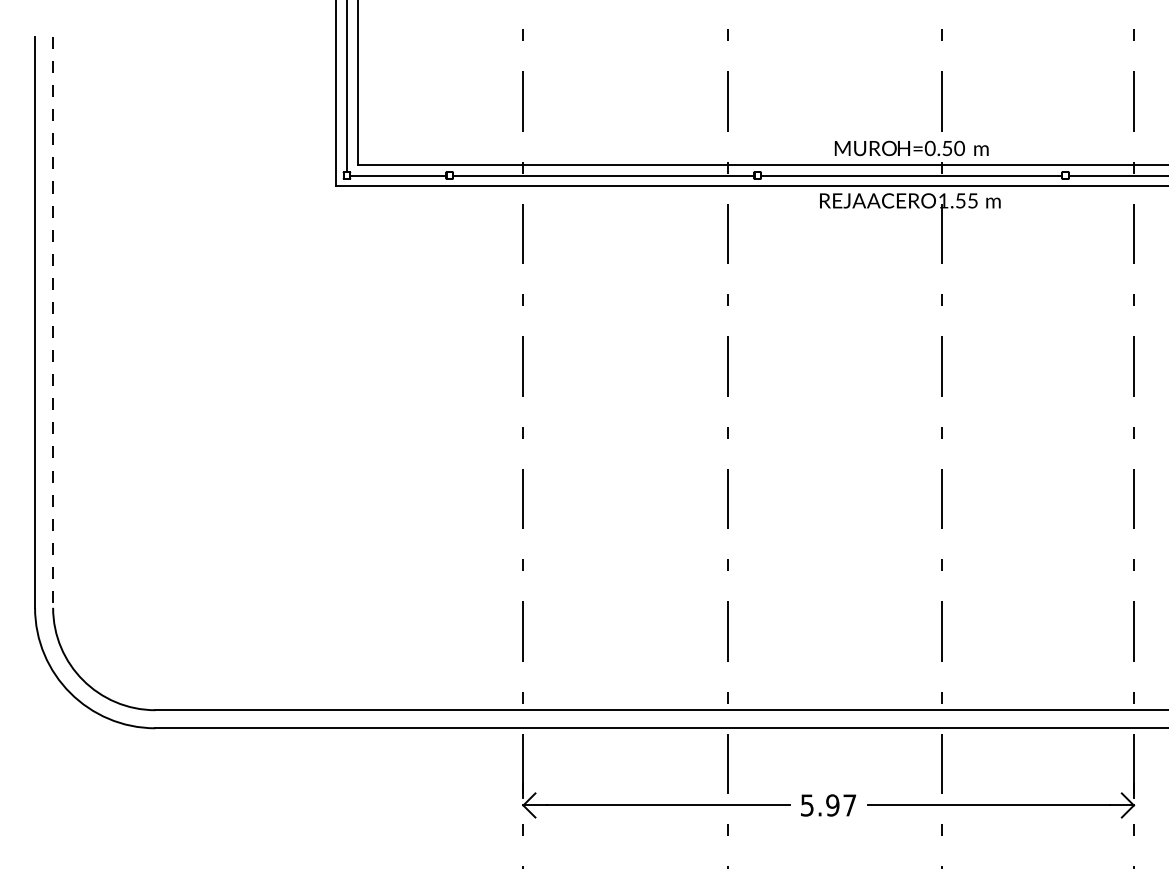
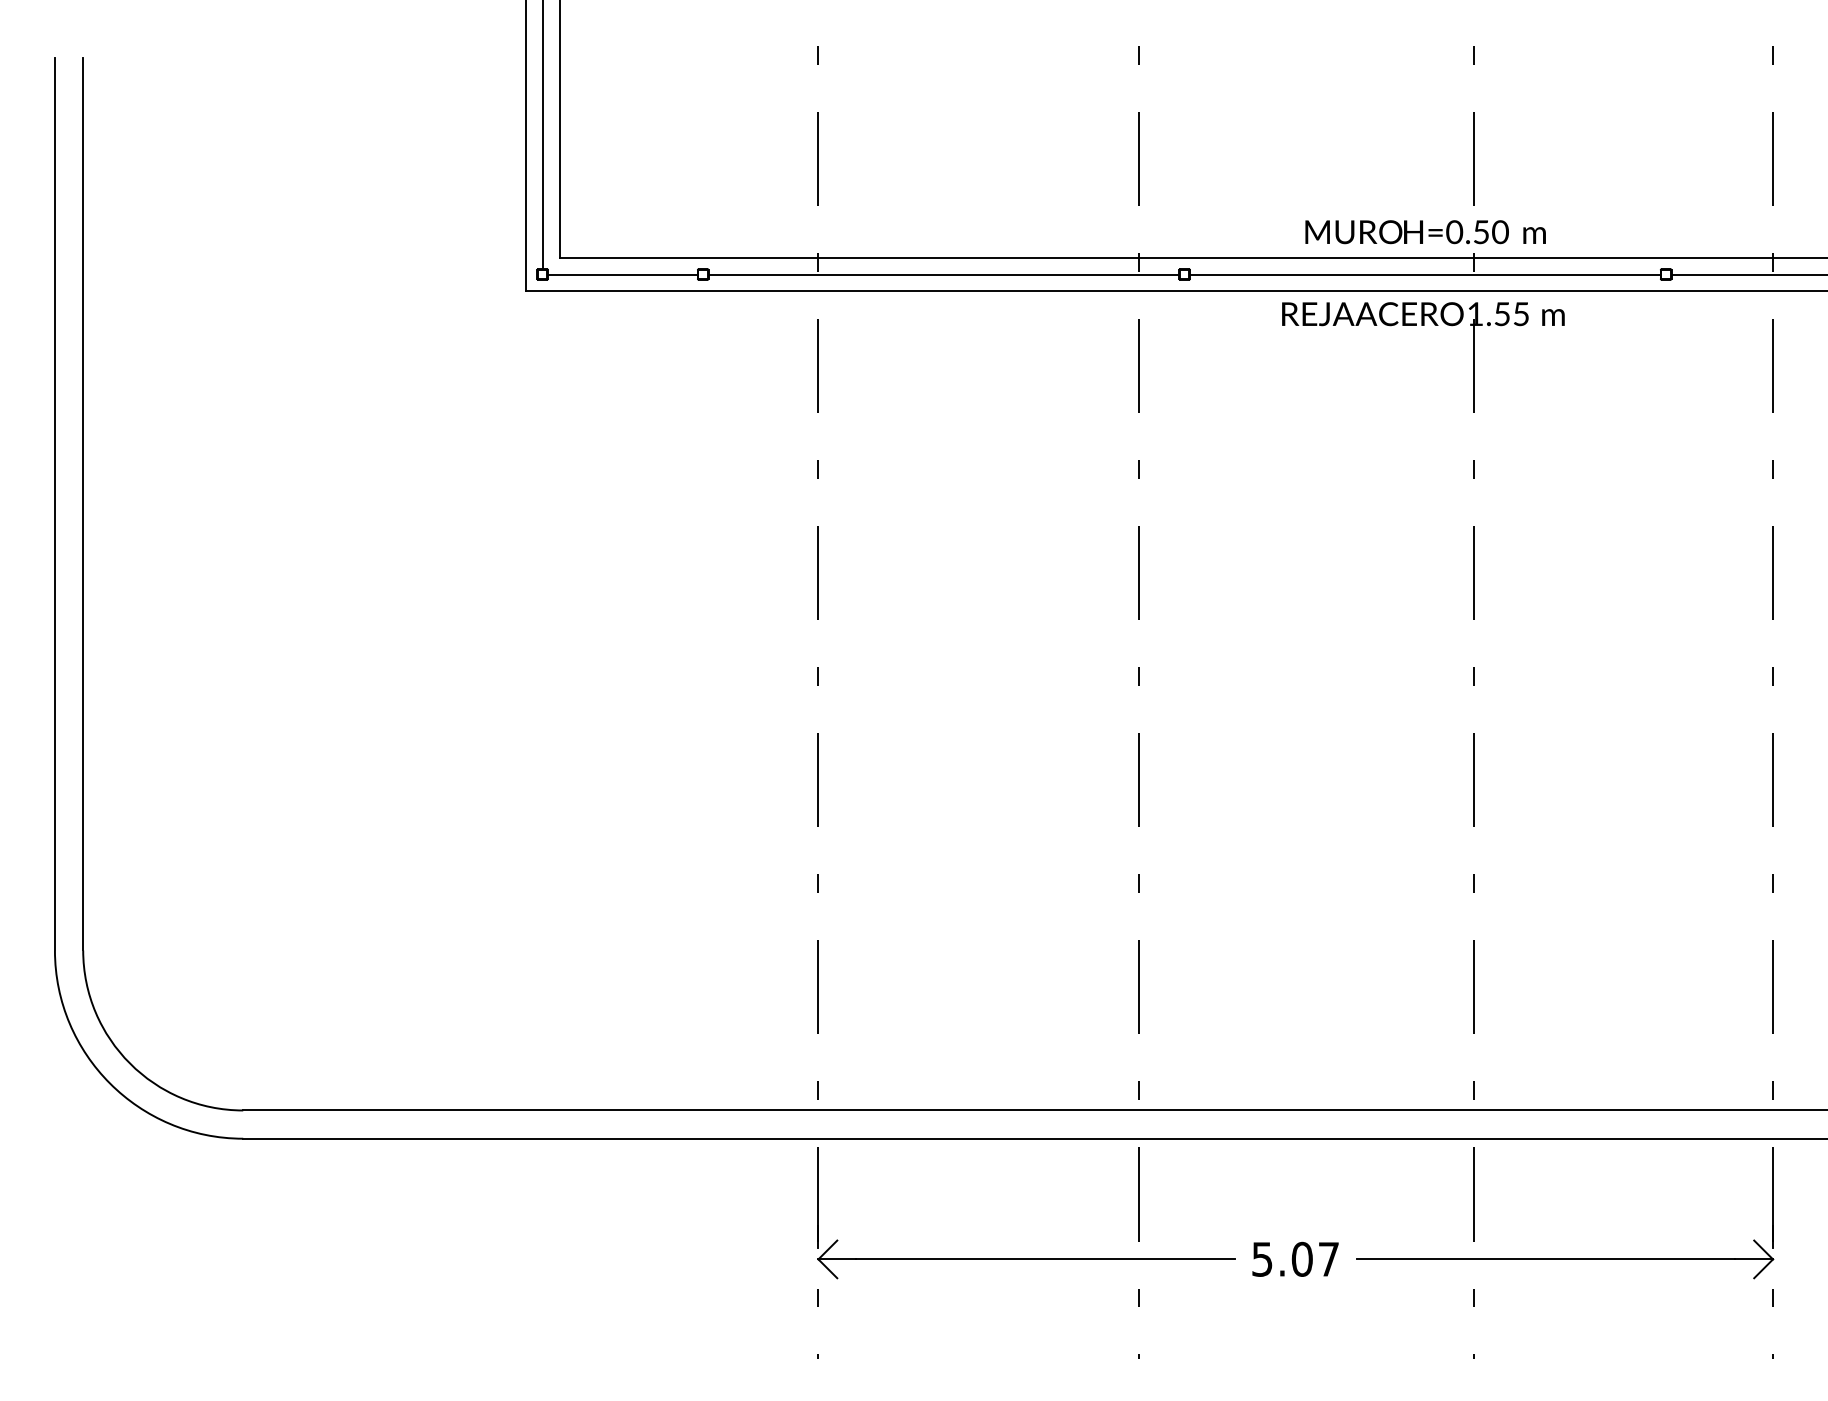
line: (53, 322) -> (83, 504), dashed -> solid
text: (832, 805) -> (1301, 1259), 5.97 -> 5.07

